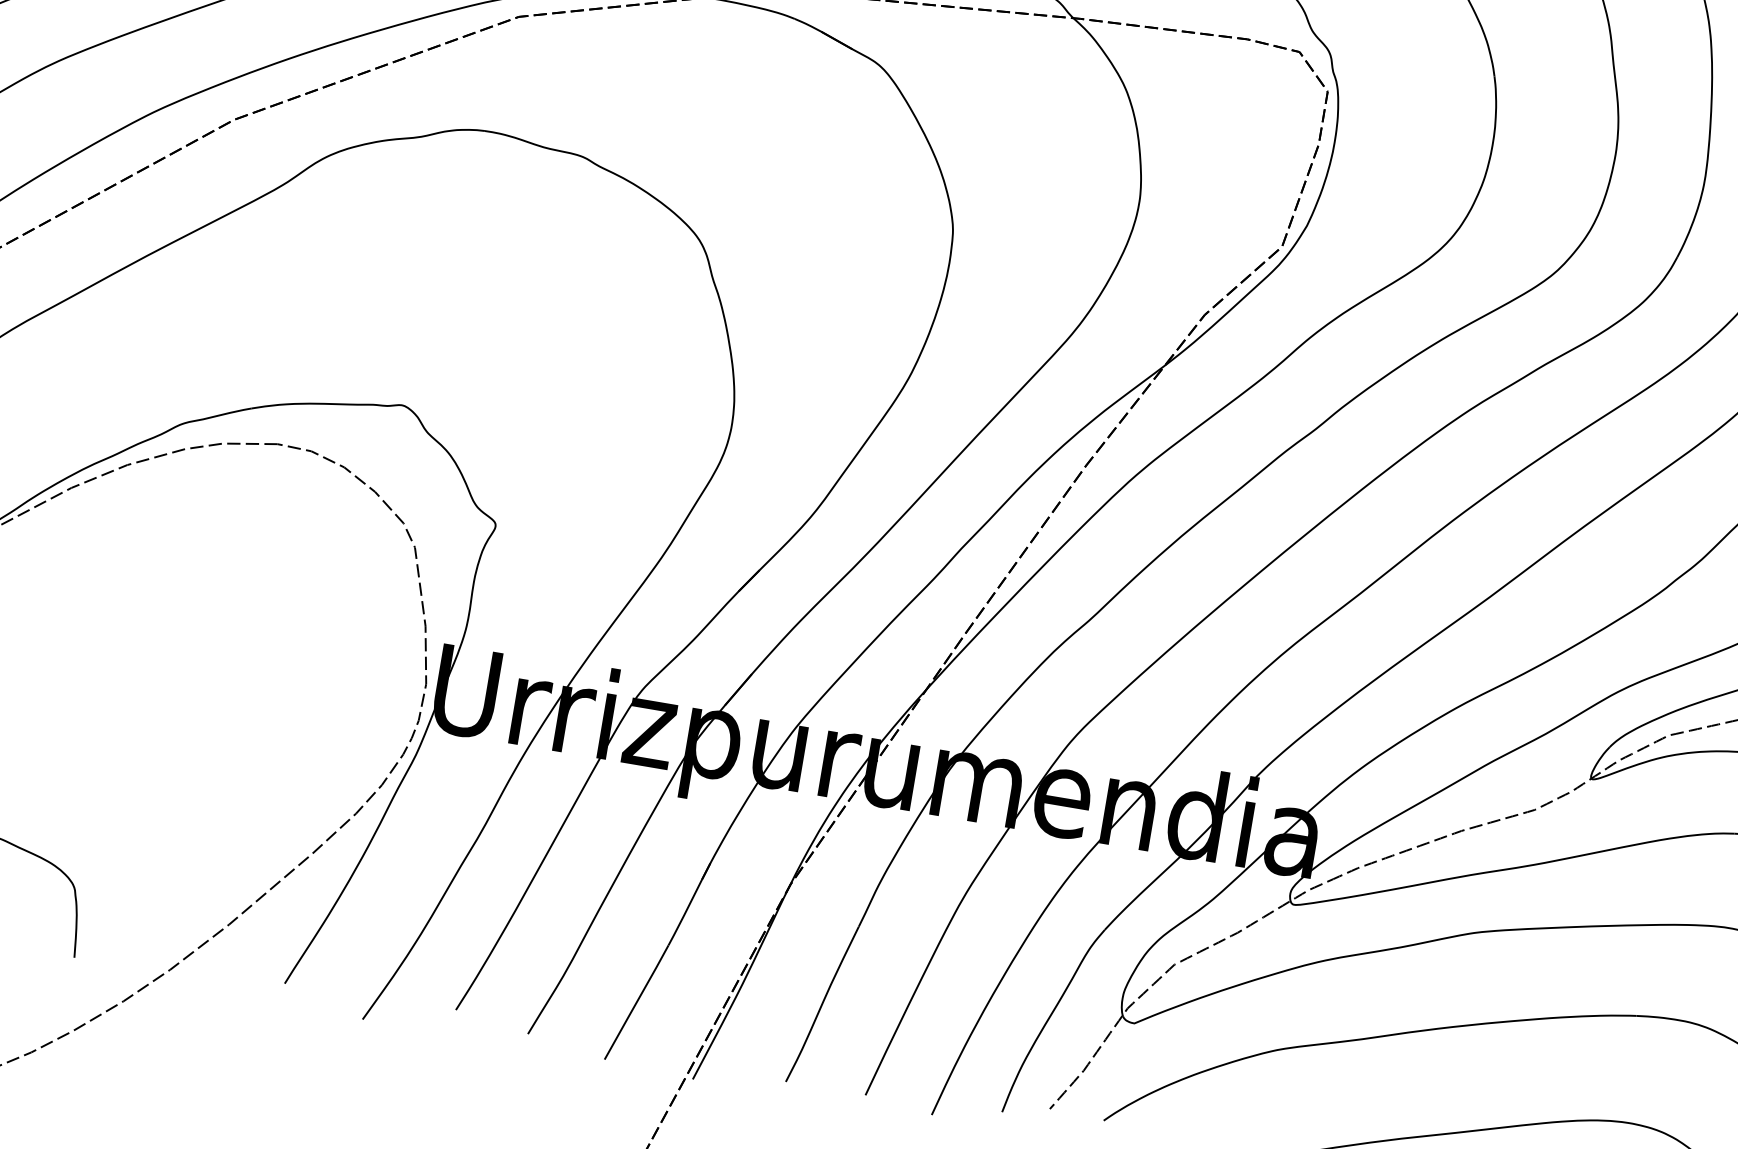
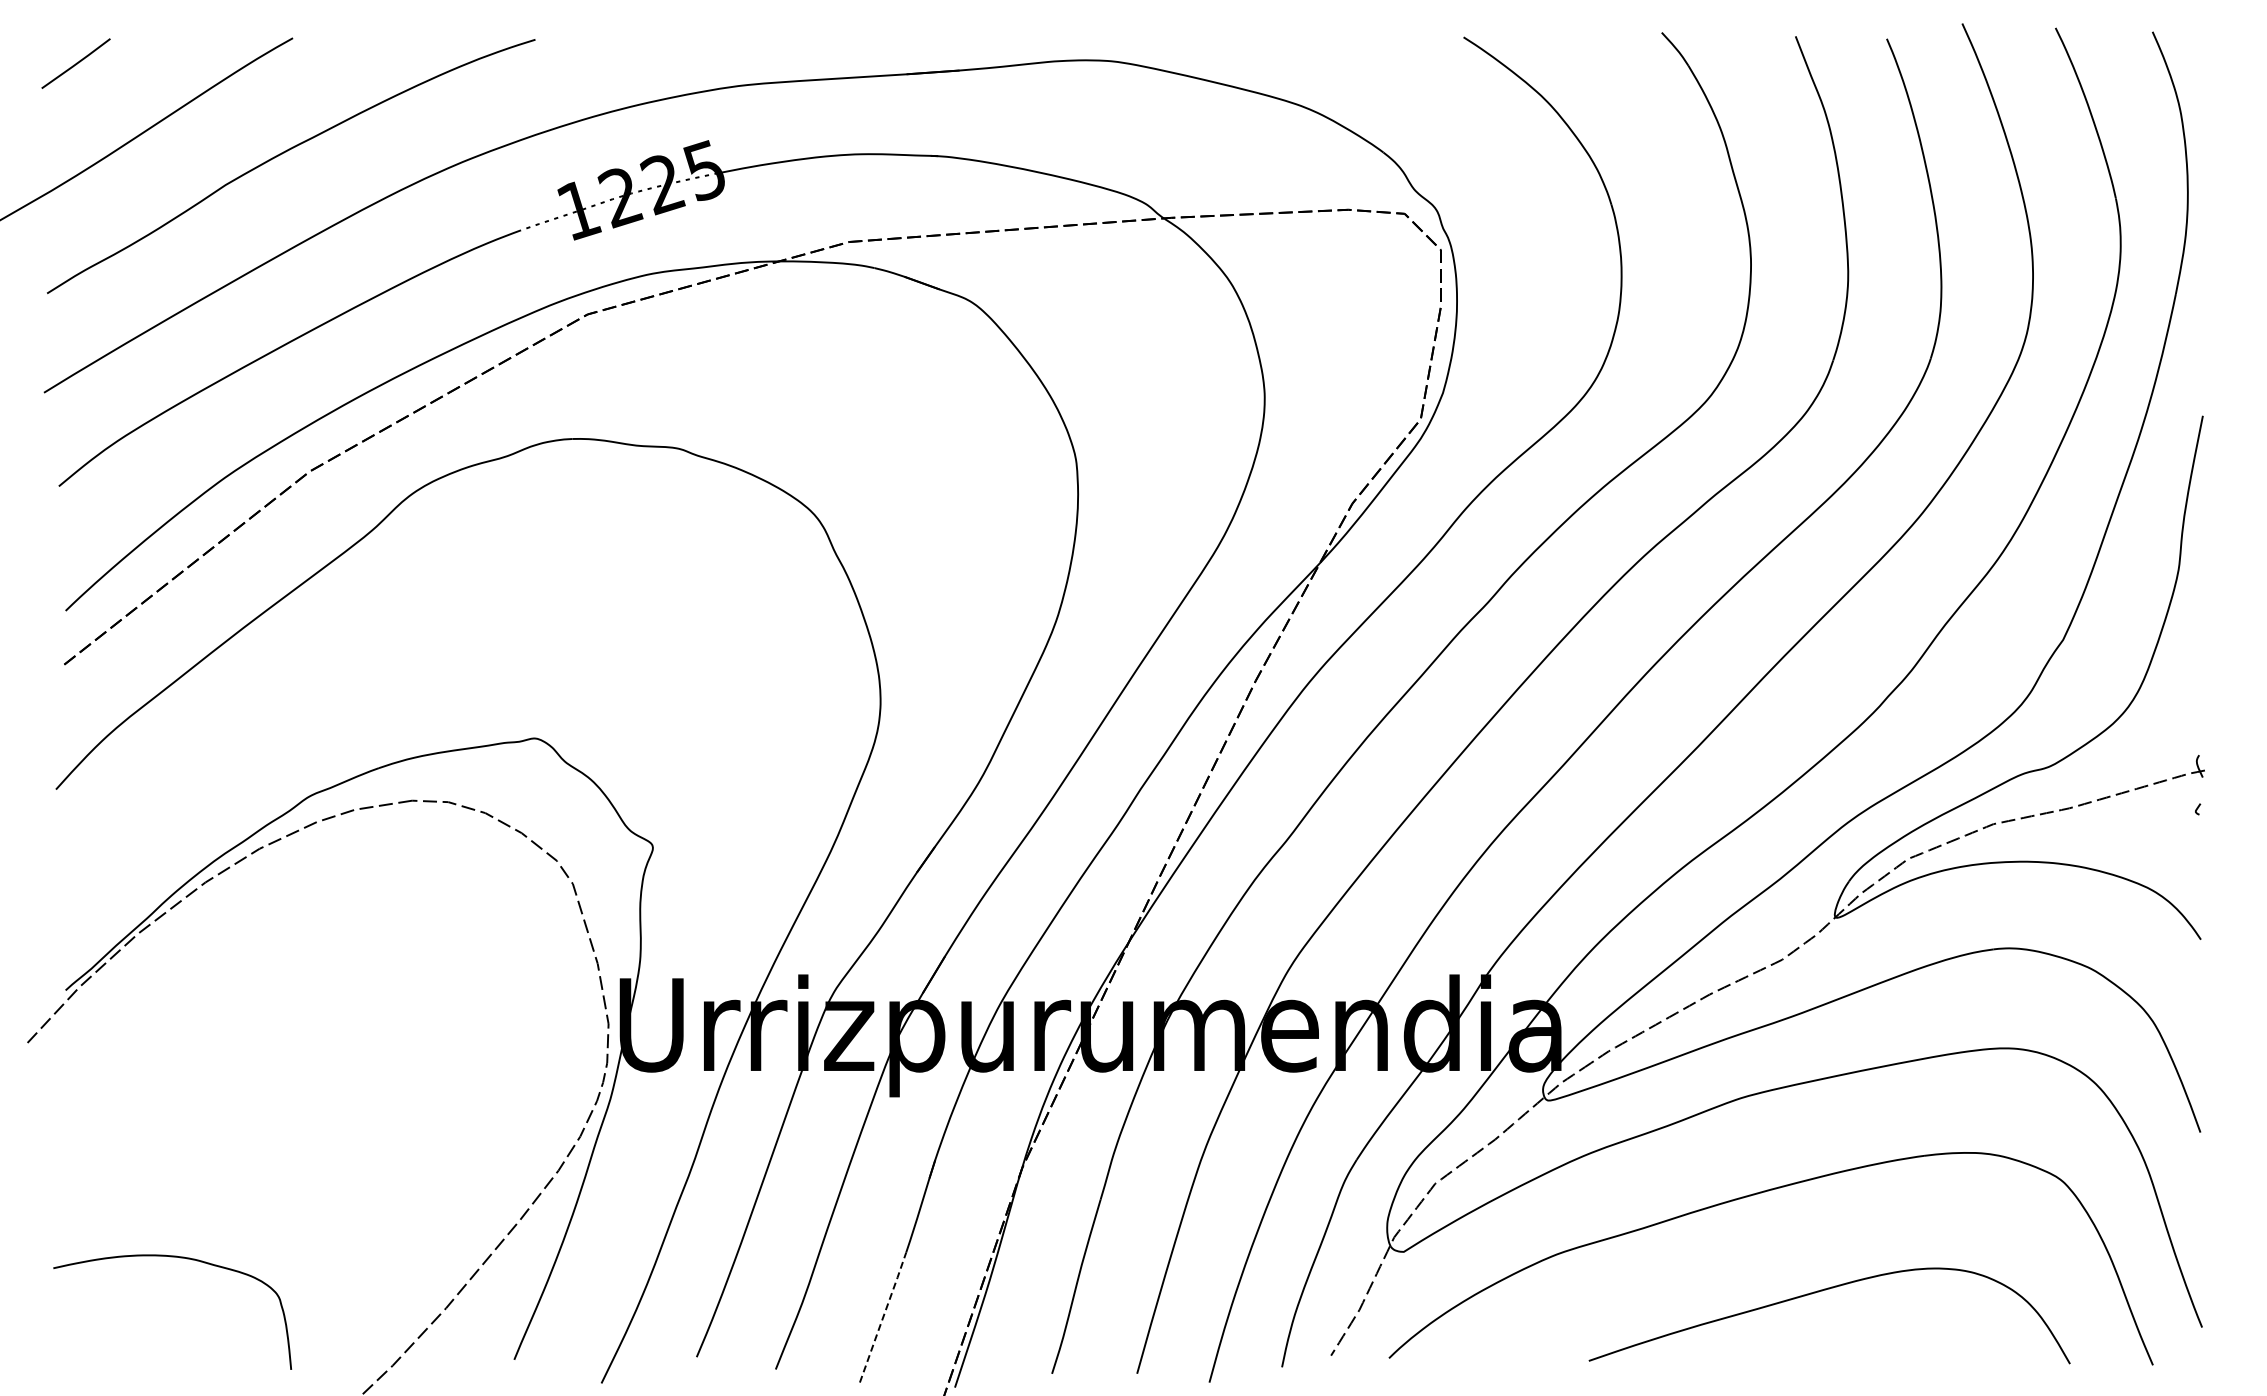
line: (637, 1002) -> (883, 1317), solid -> dashed

